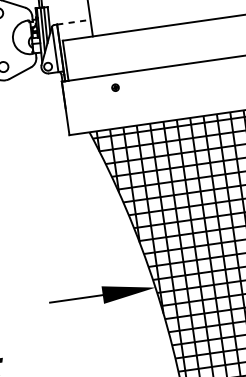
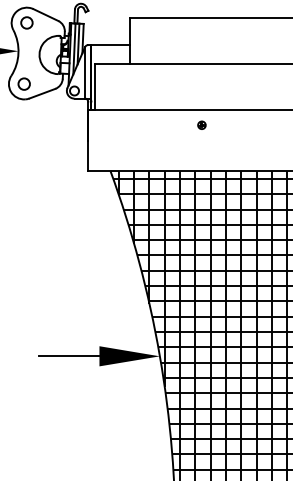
line: (74, 22) -> (111, 45), dashed -> solid
part: (115, 87) -> (201, 124), moved

